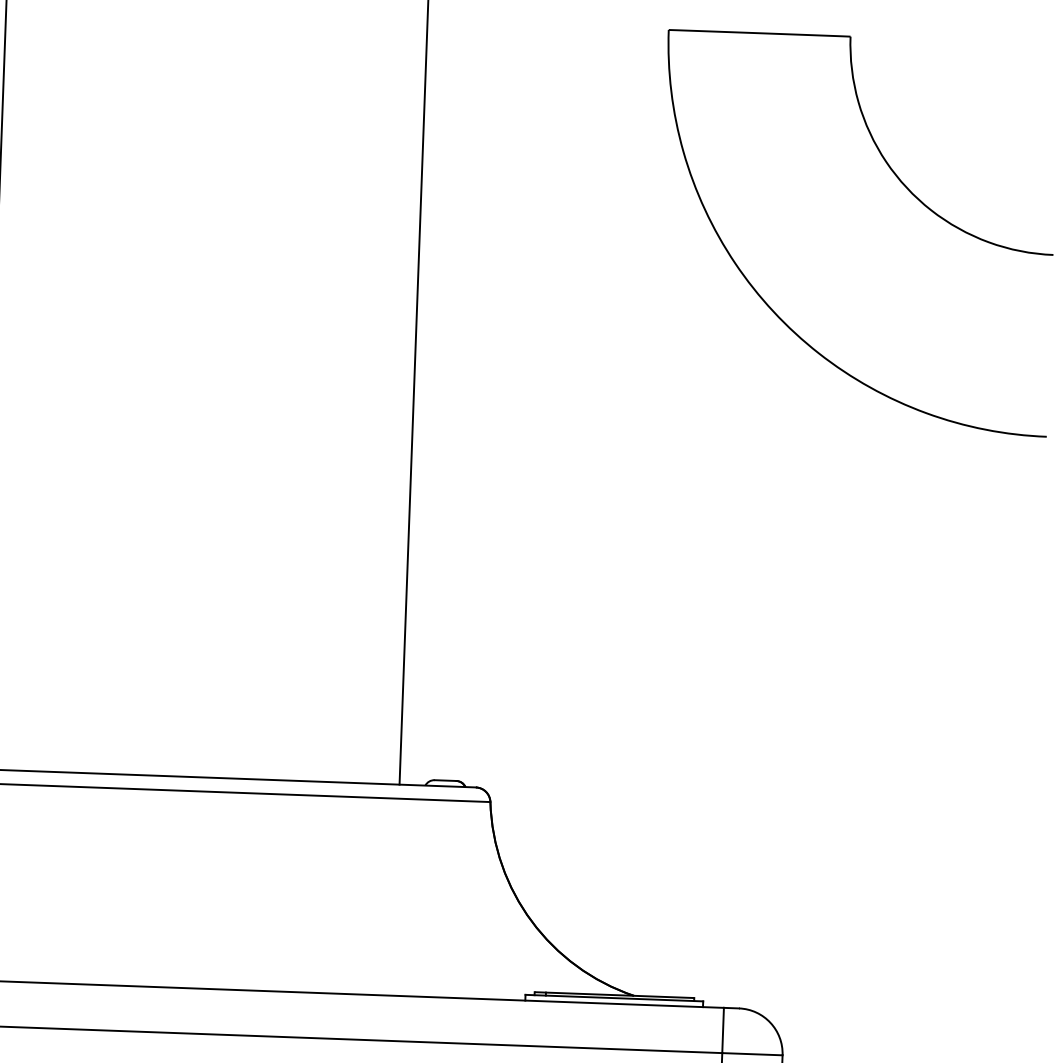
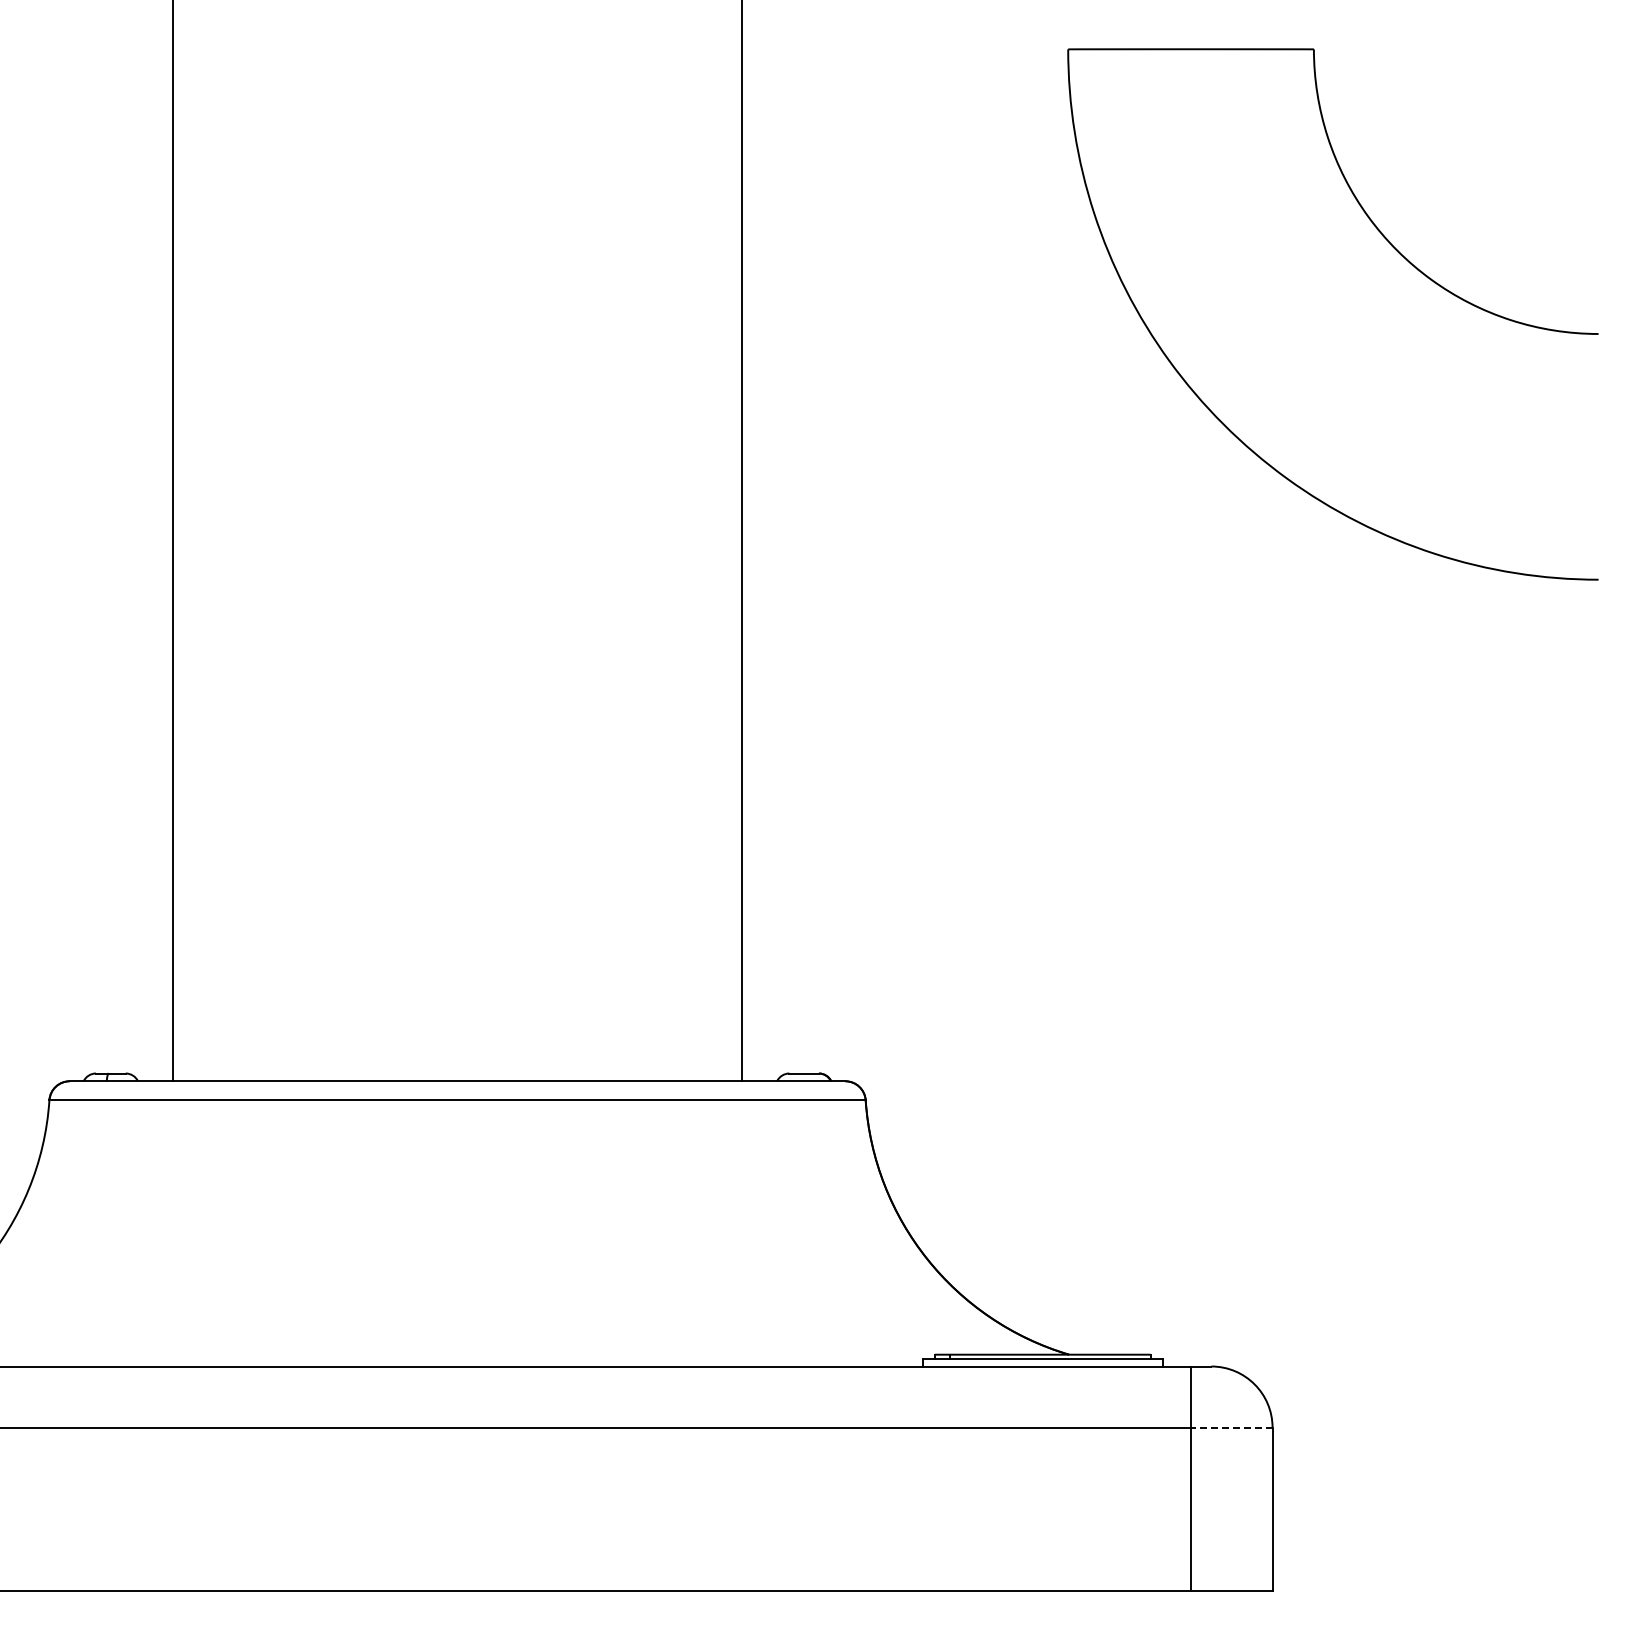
line: (752, 1054) -> (1231, 1427), solid -> dashed

